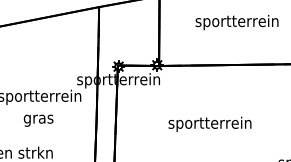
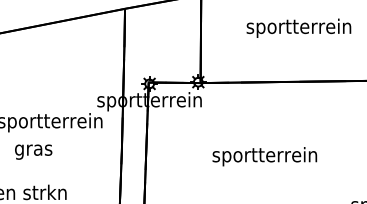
text: (38, 120) -> (33, 151), moved

